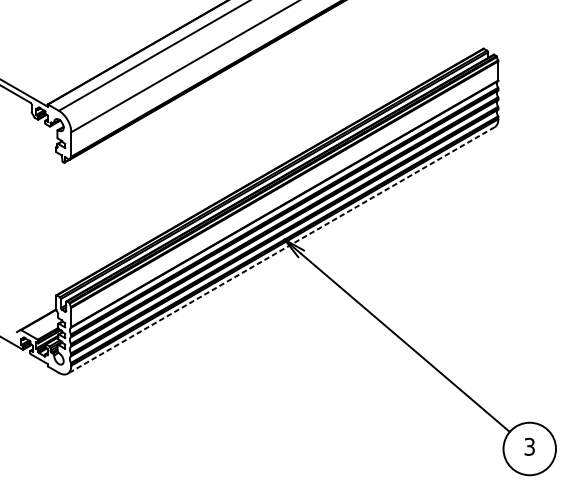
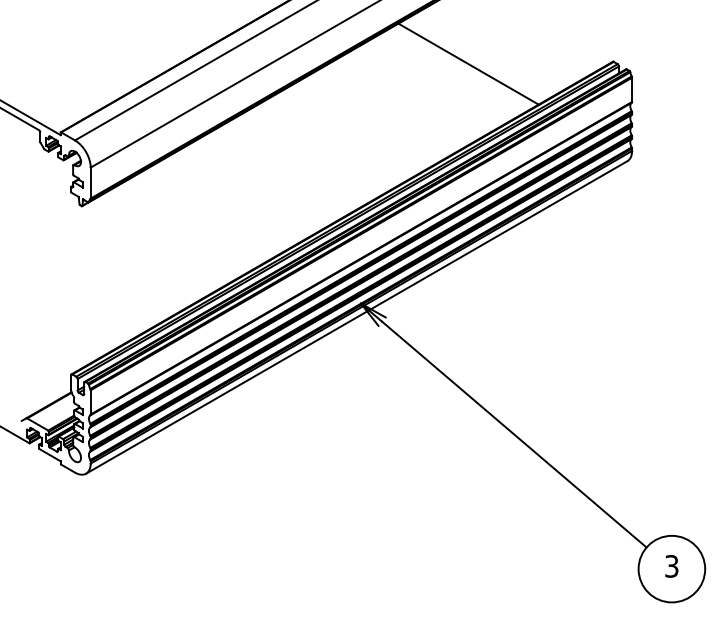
line: (369, 50) -> (468, 63), added
line: (280, 250) -> (356, 317), dashed -> solid

